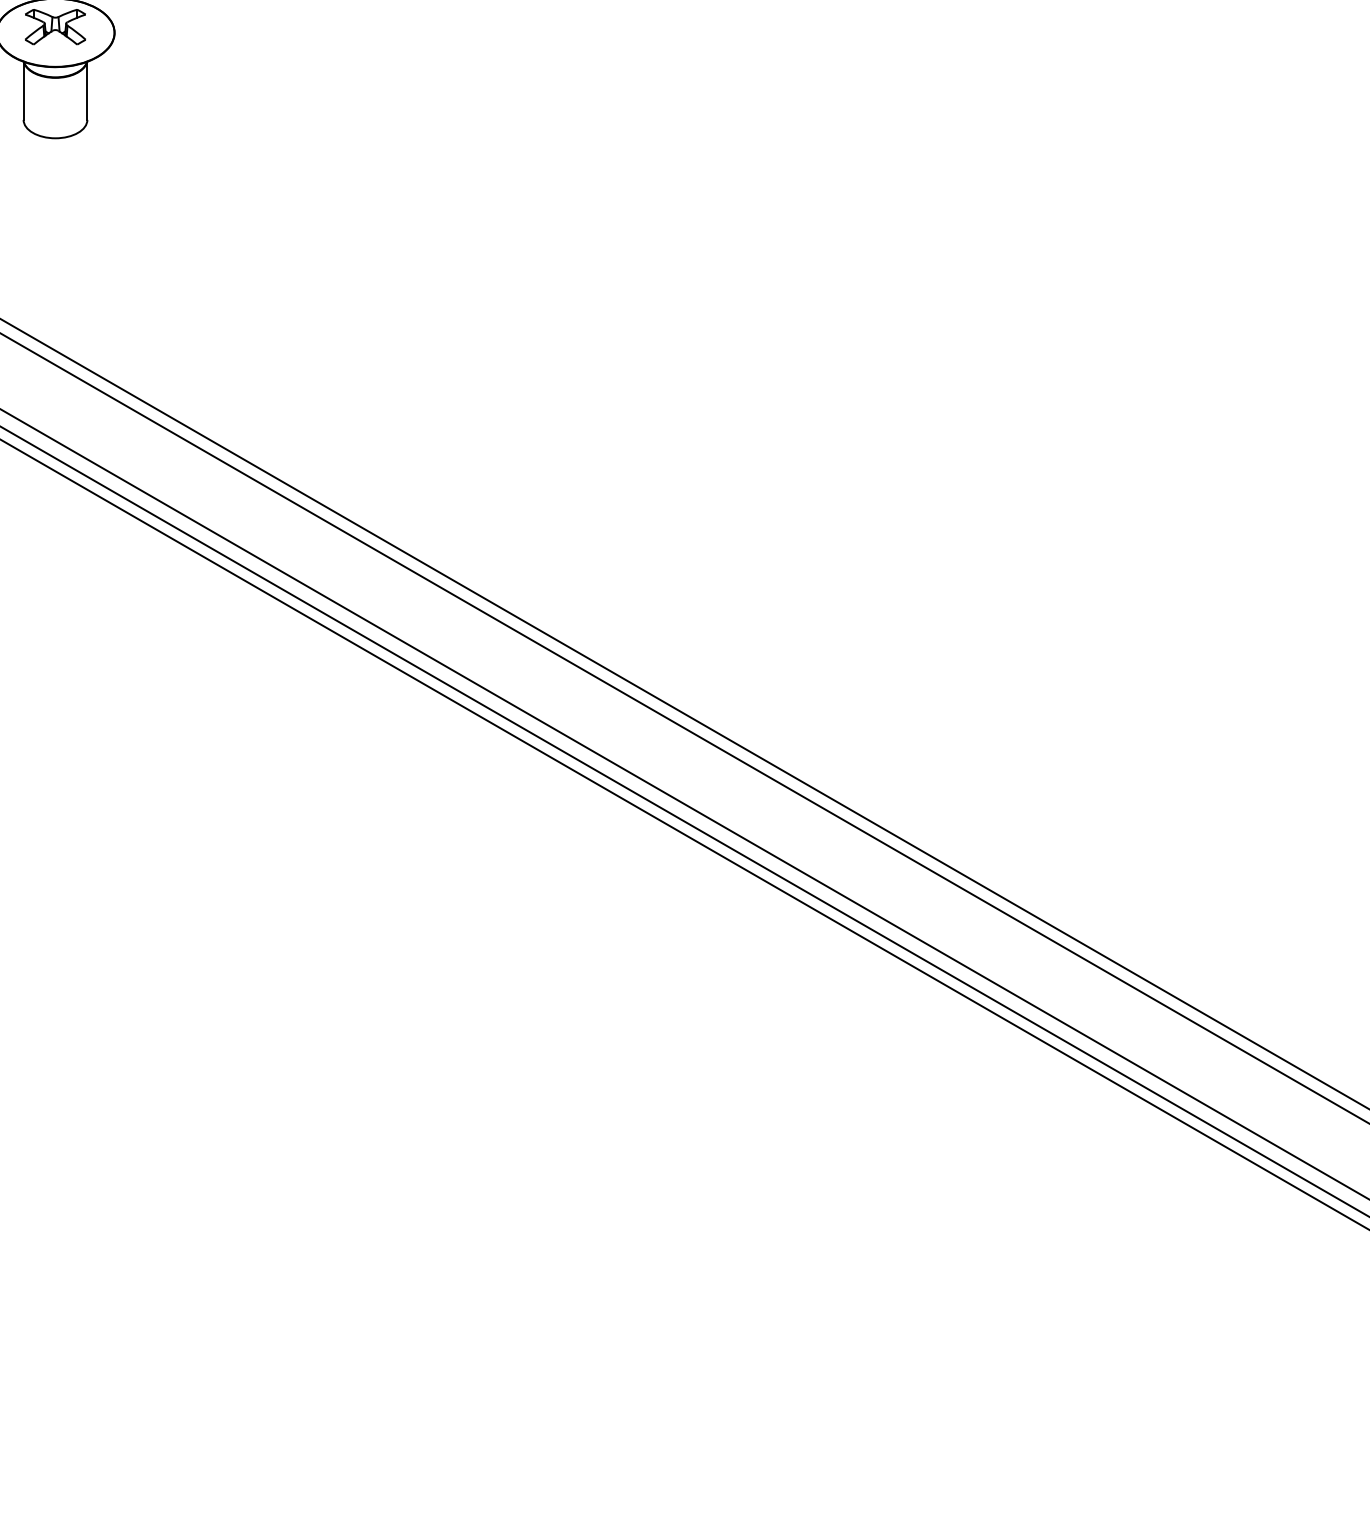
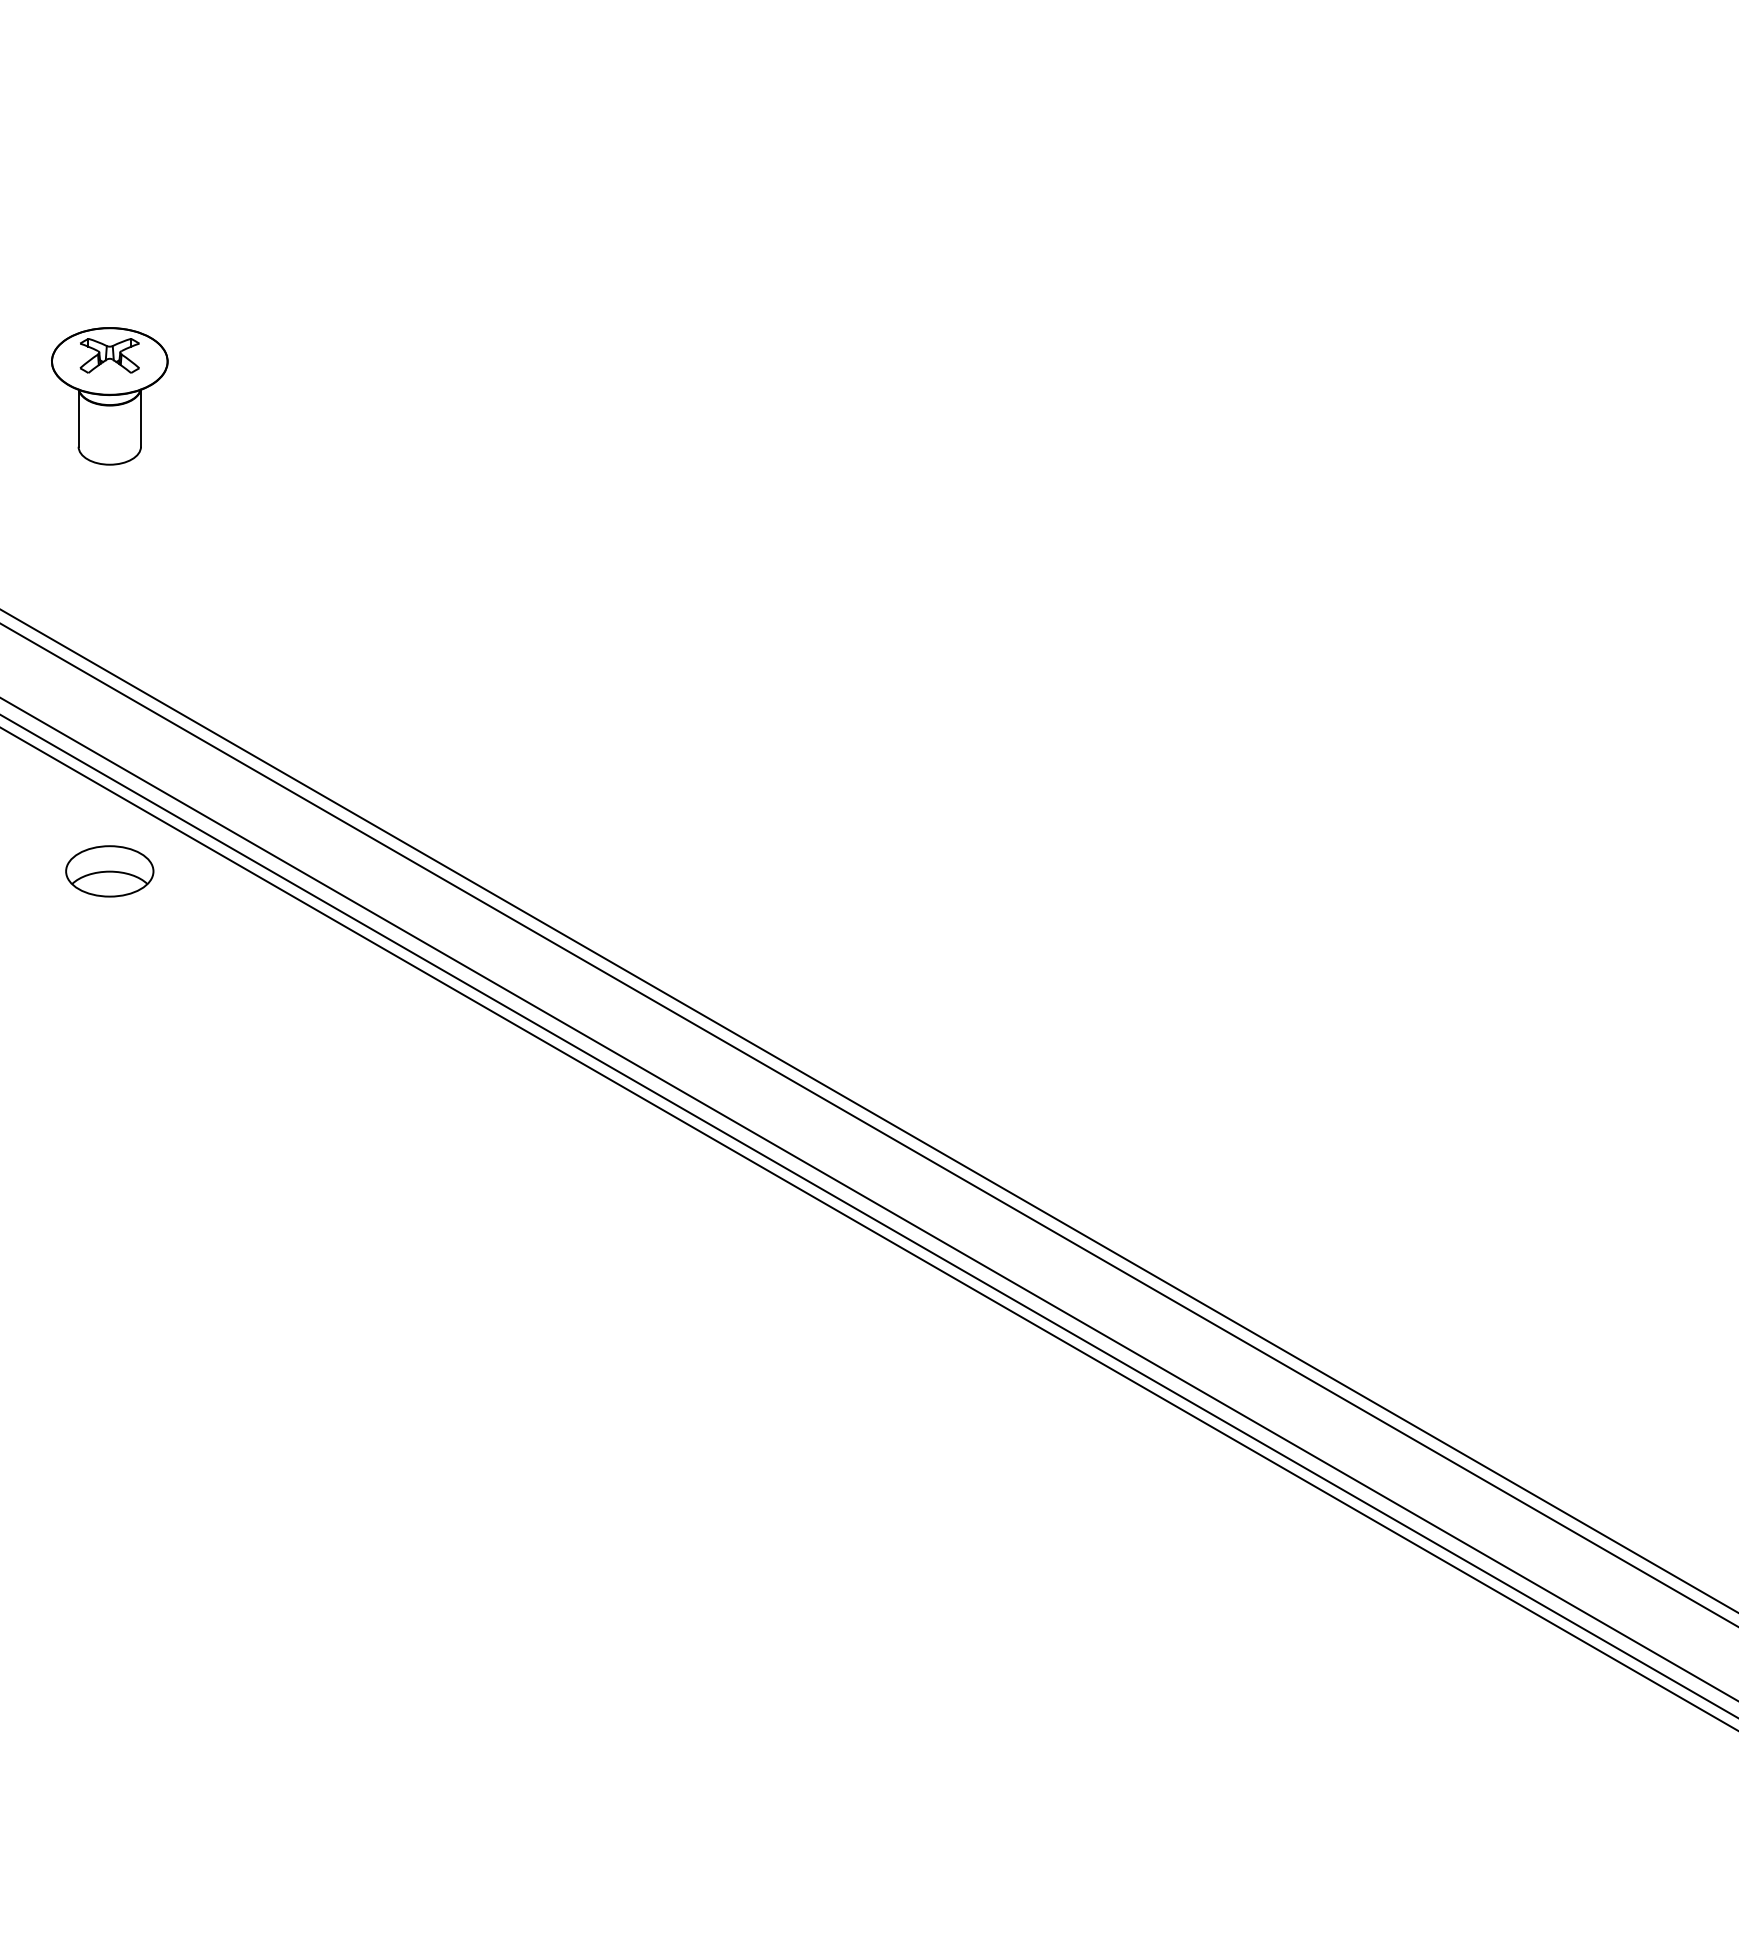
part: (55, 553) -> (109, 871), added

